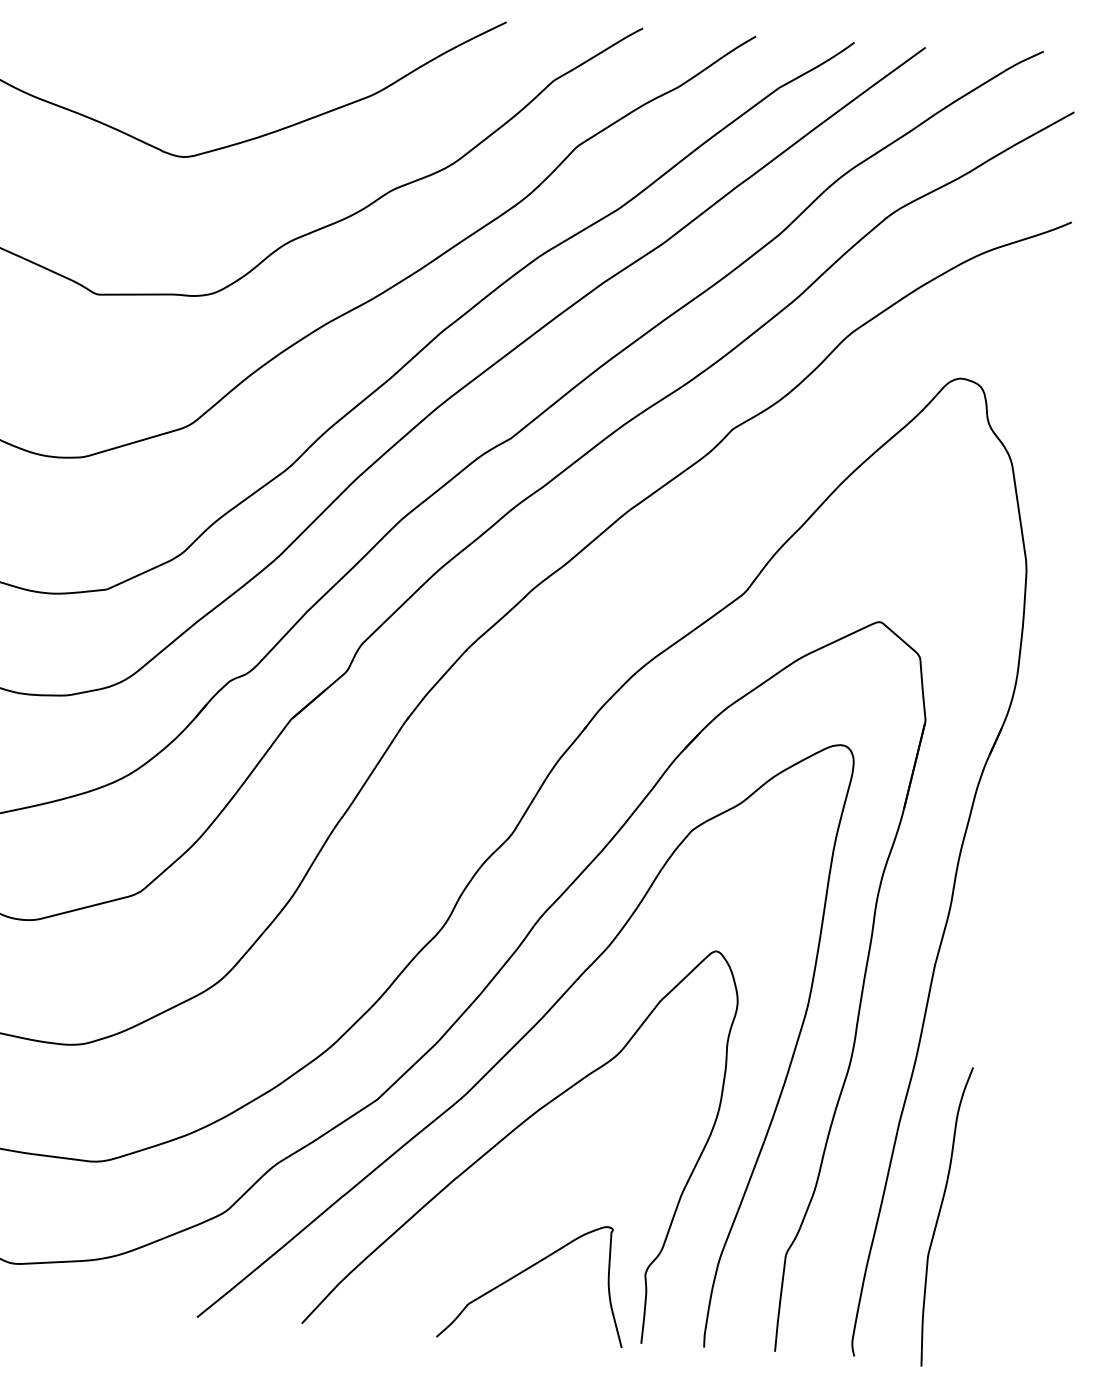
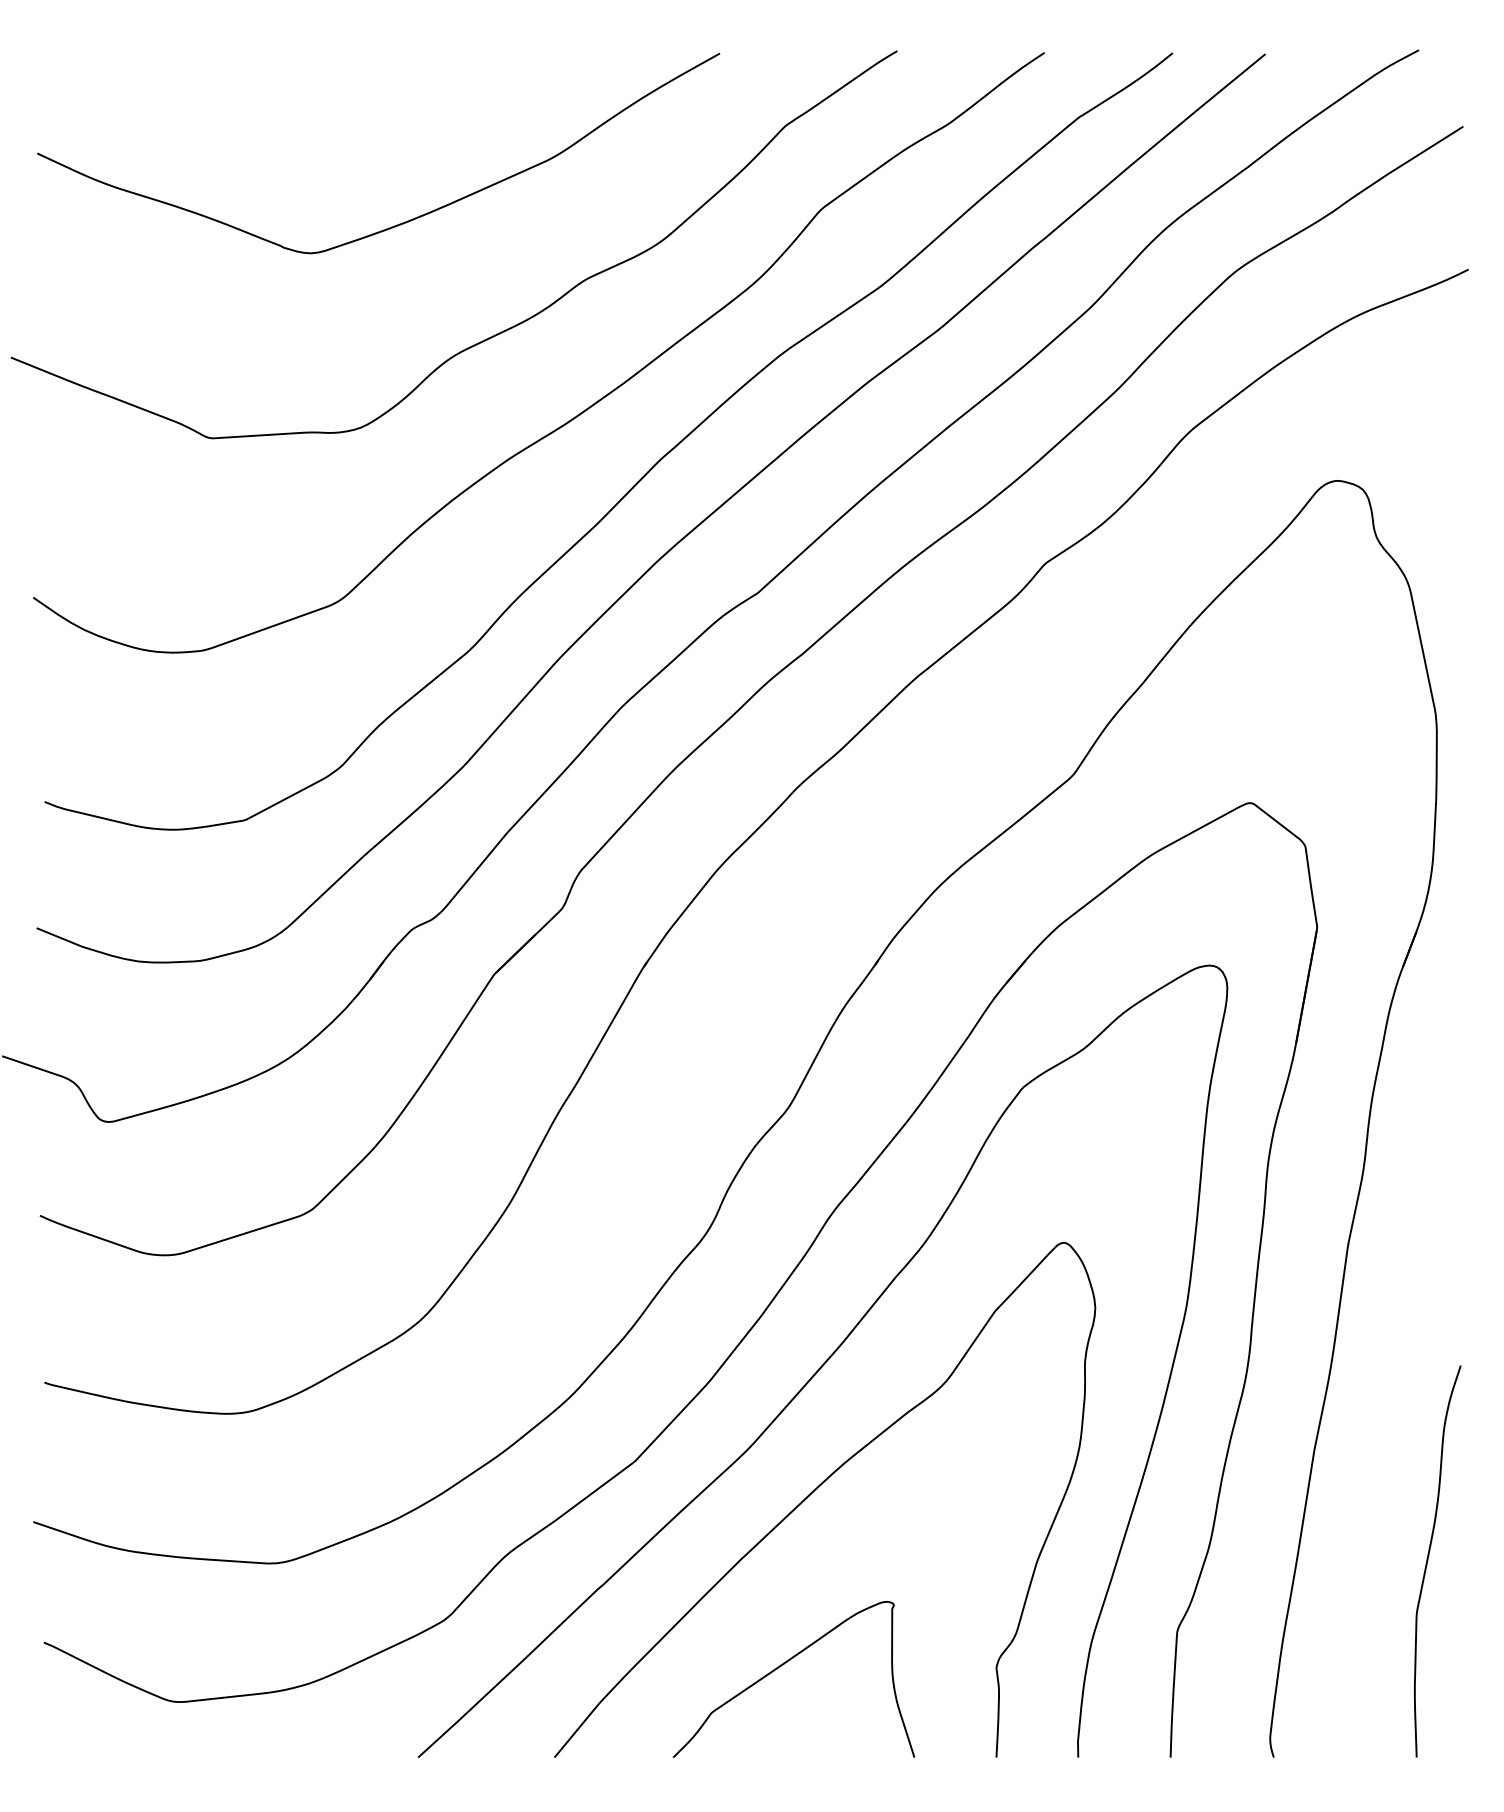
curve: (939, 1215) -> (1428, 1560), moved
curve: (525, 1271) -> (783, 1665), moved

